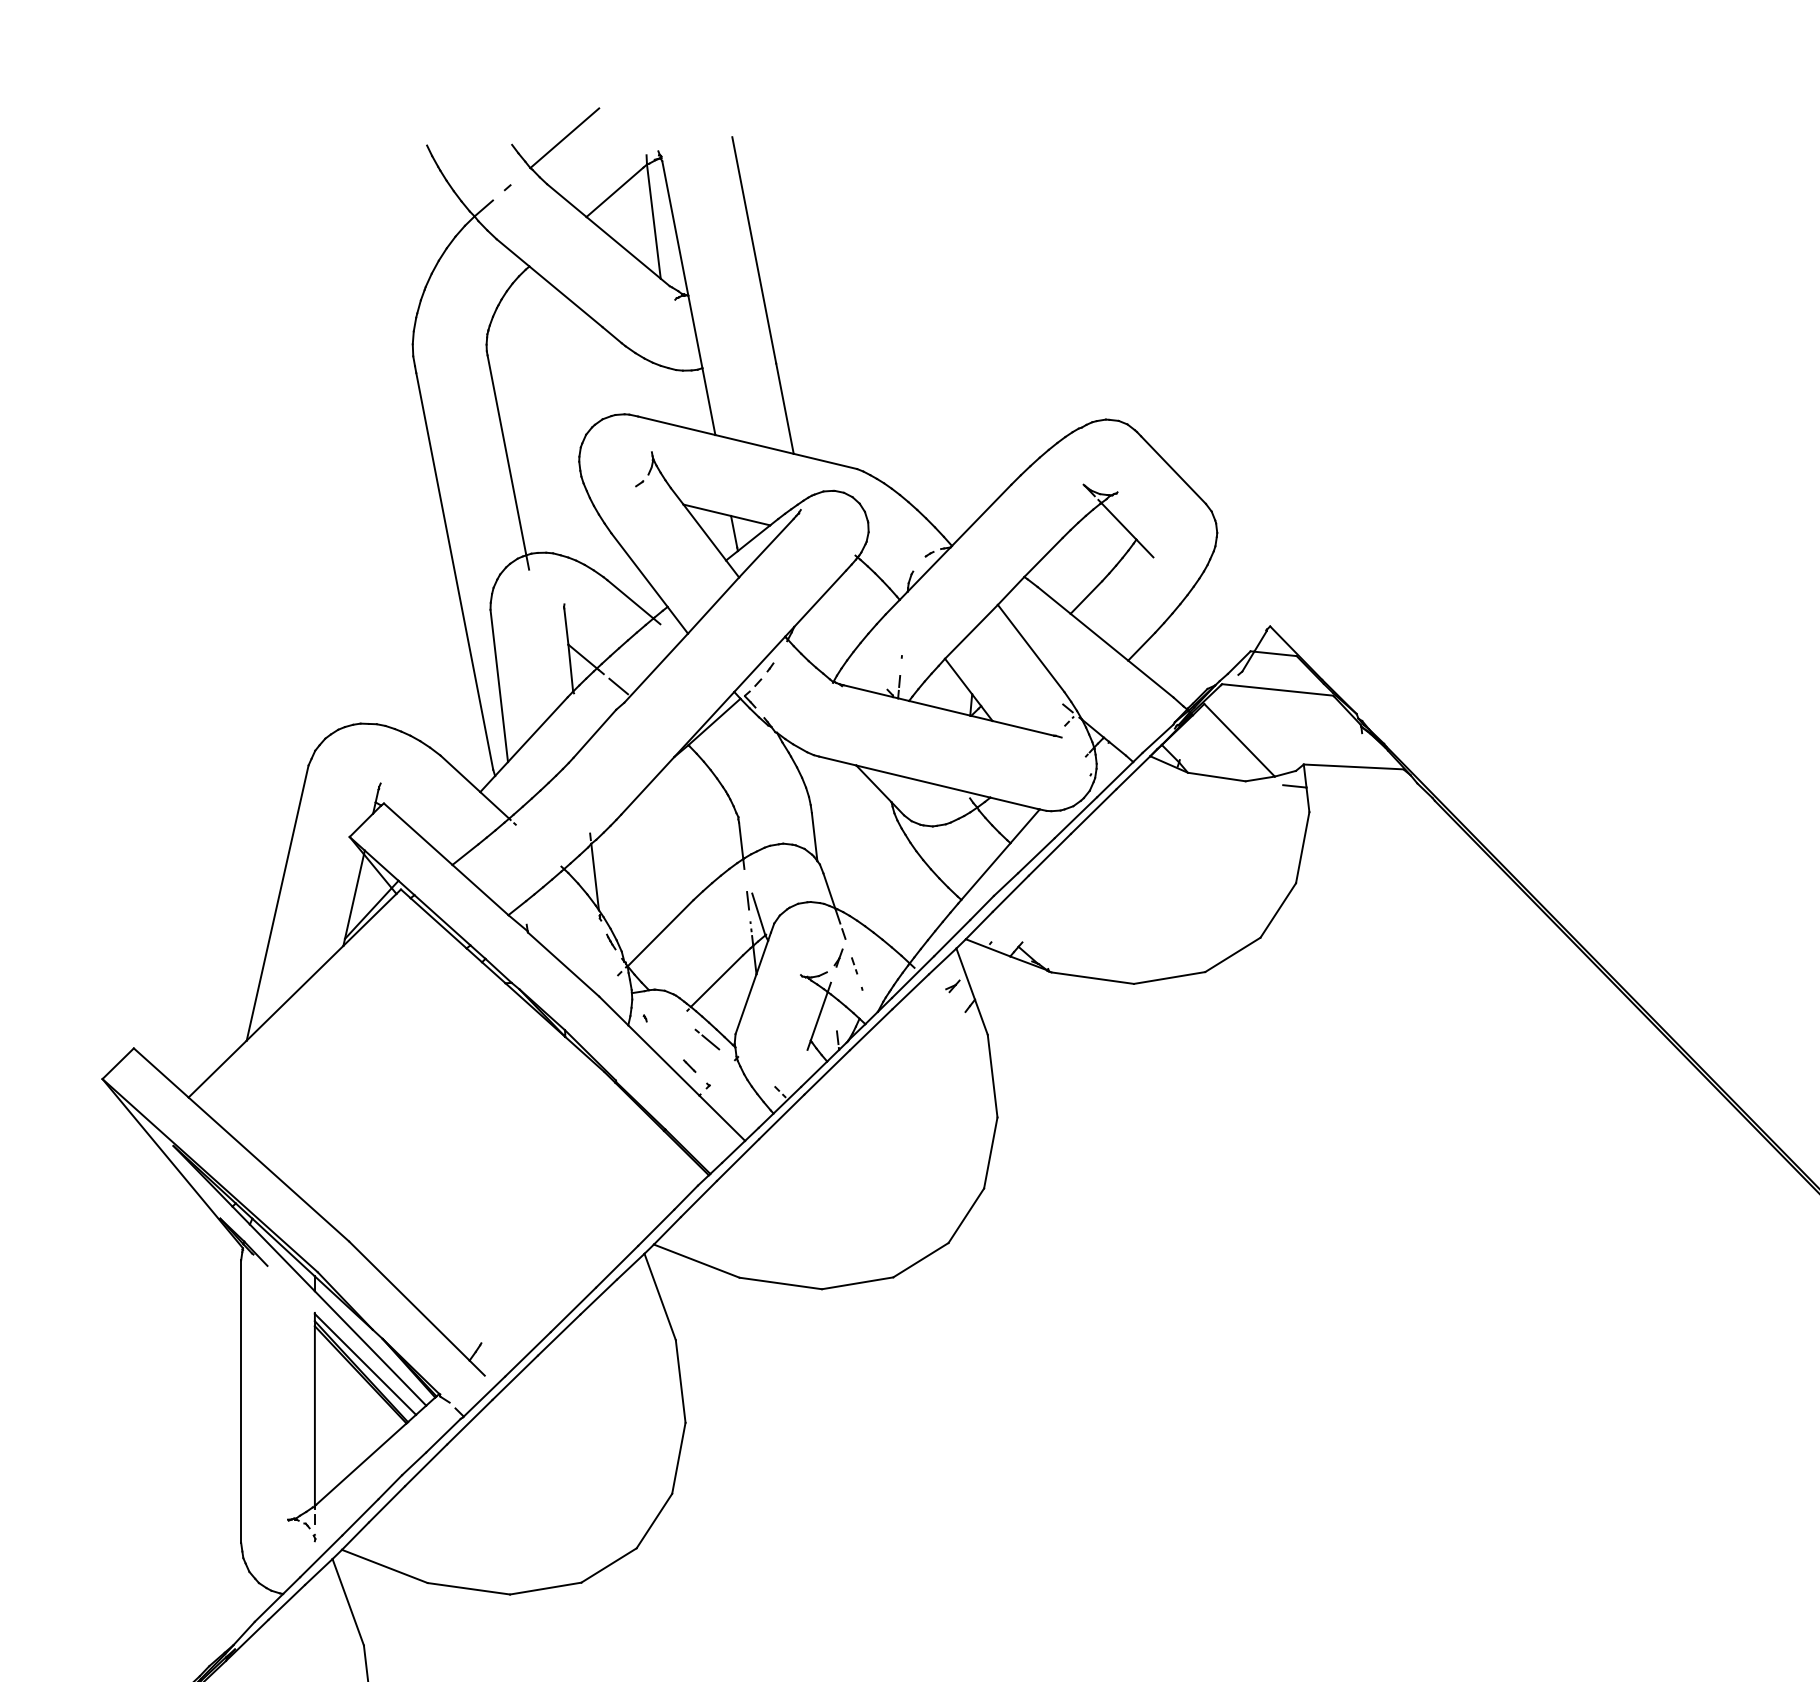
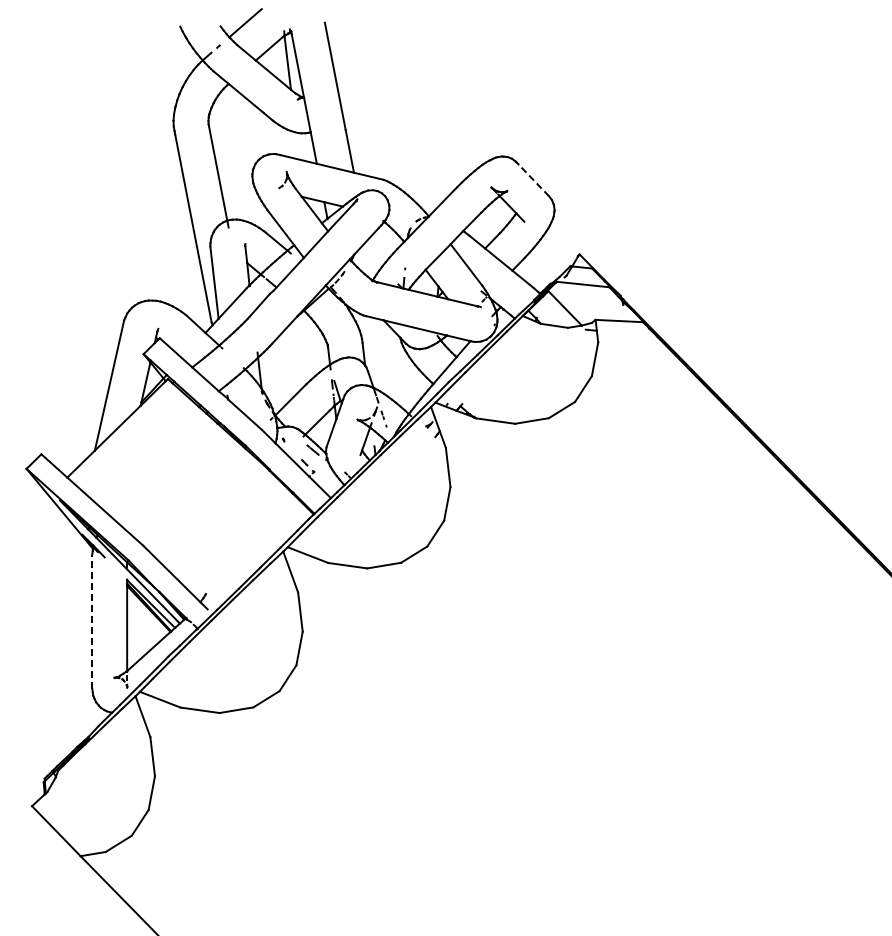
line: (1172, 470) -> (533, 180), solid -> dashed
line: (241, 1401) -> (92, 621), solid -> dashed

